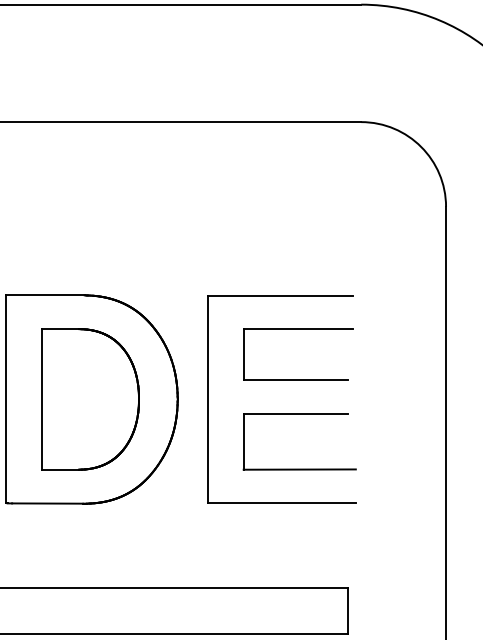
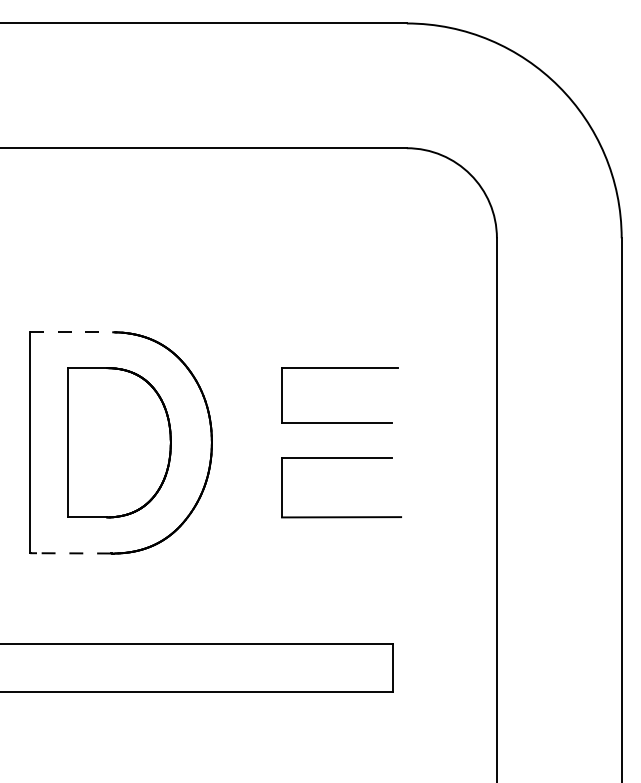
line: (45, 295) -> (71, 332), solid -> dashed
part: (208, 399) -> (244, 442), removed
line: (47, 503) -> (73, 553), solid -> dashed

